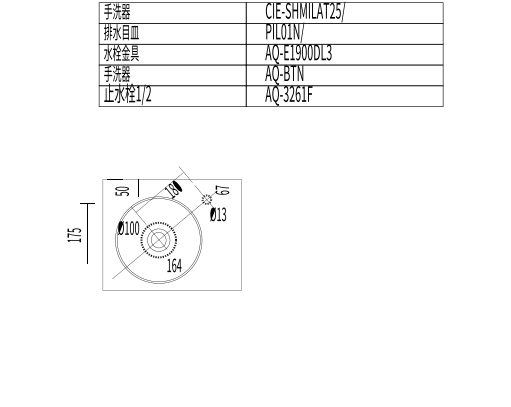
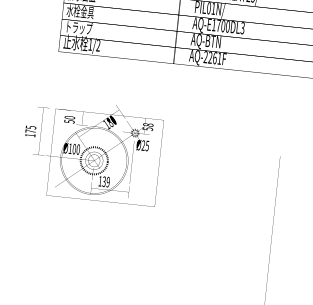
text: (298, 52) -> (218, 25), AQ-E1900DL3 -> AQ-E1700DL3
text: (121, 73) -> (78, 27), 手洗器 -> トラップ
text: (285, 94) -> (205, 57), AQ-3261F -> AQ-2261F
text: (222, 189) -> (148, 126), 67 -> 58
text: (221, 213) -> (145, 145), Ø13 -> Ø25
text: (80, 233) -> (35, 130), moved
text: (176, 265) -> (106, 182), 164 -> 139

